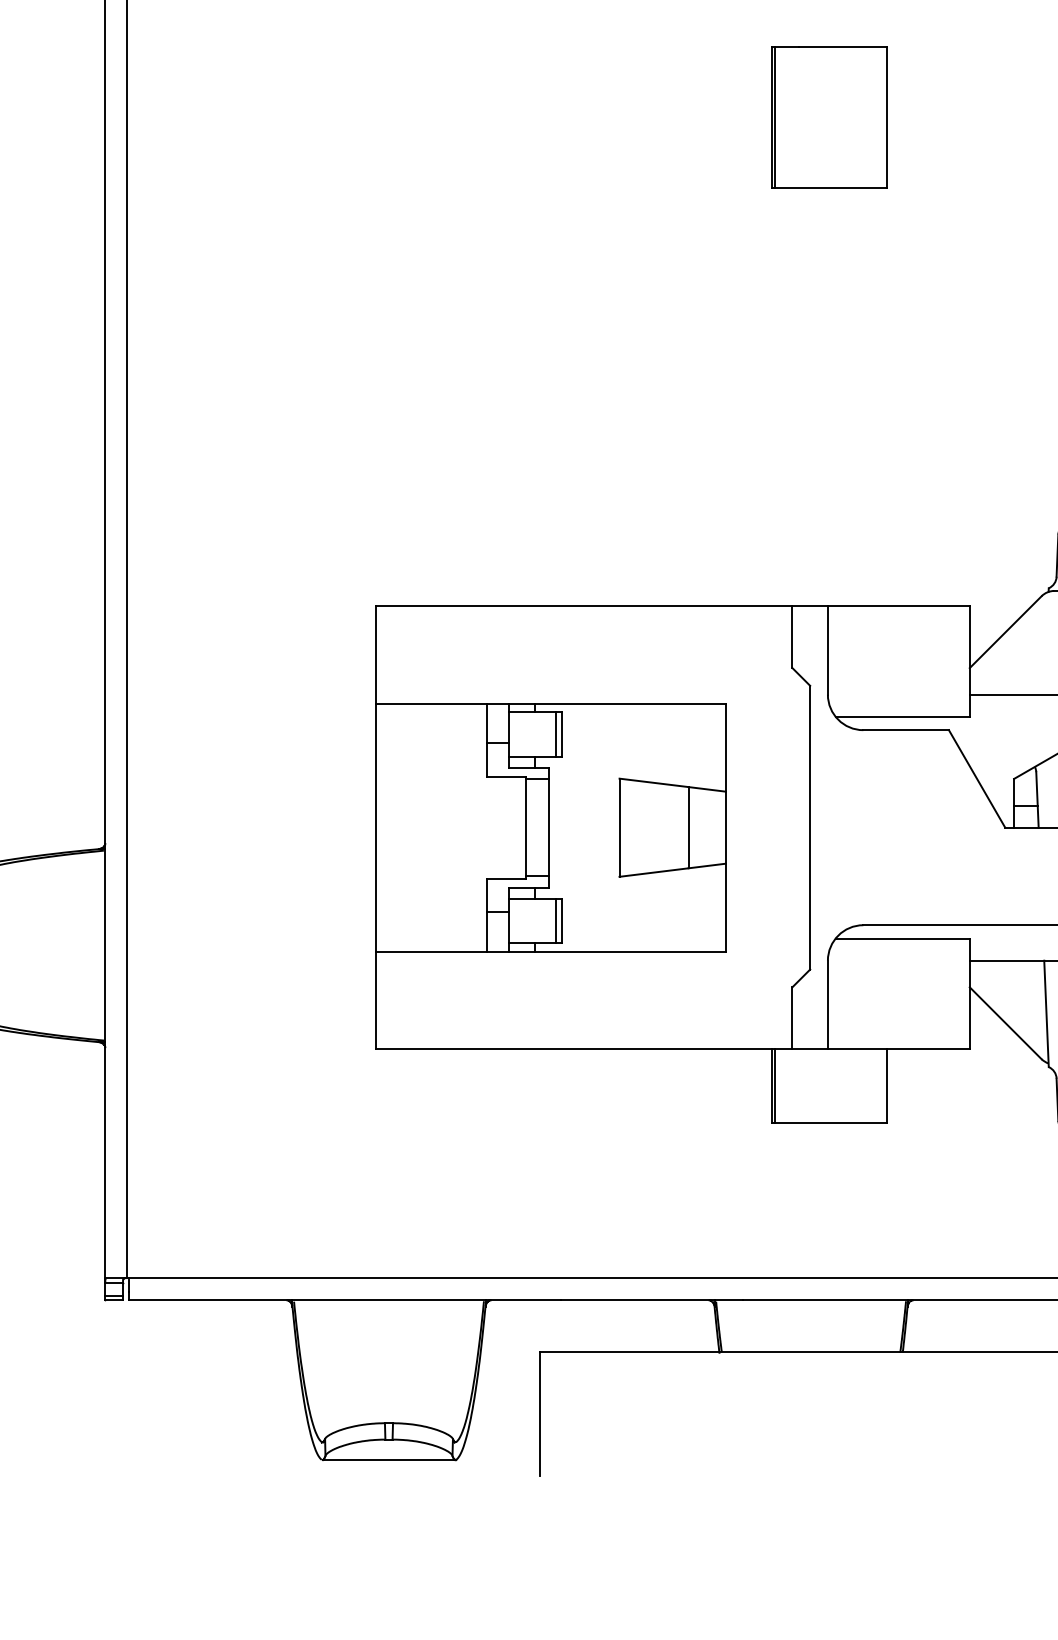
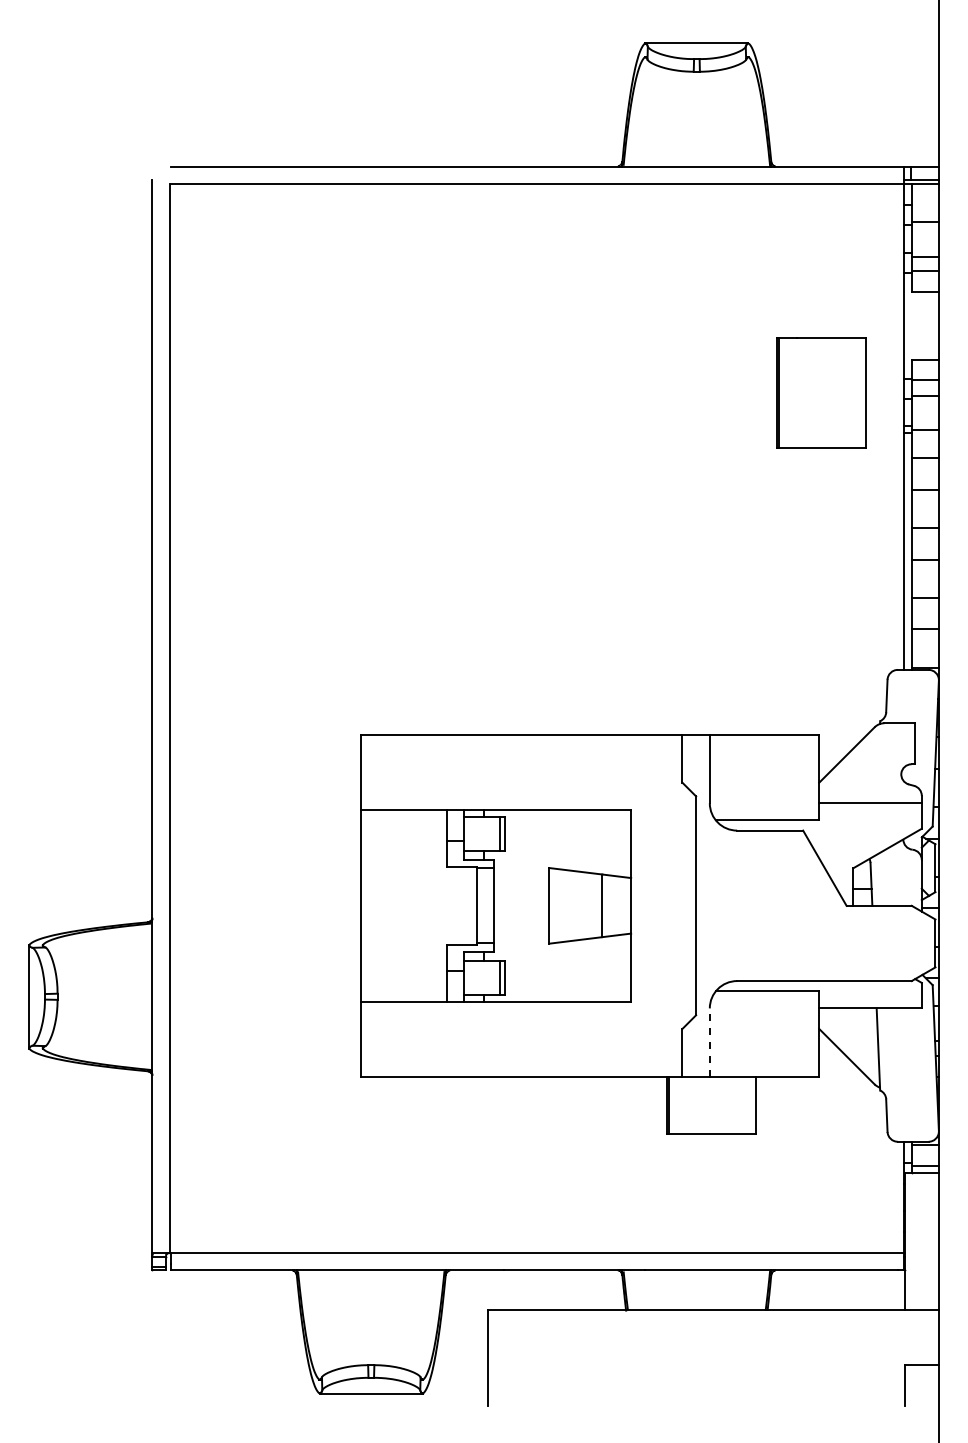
part: (830, 116) -> (821, 392), moved
line: (827, 1004) -> (709, 1042), solid -> dashed

